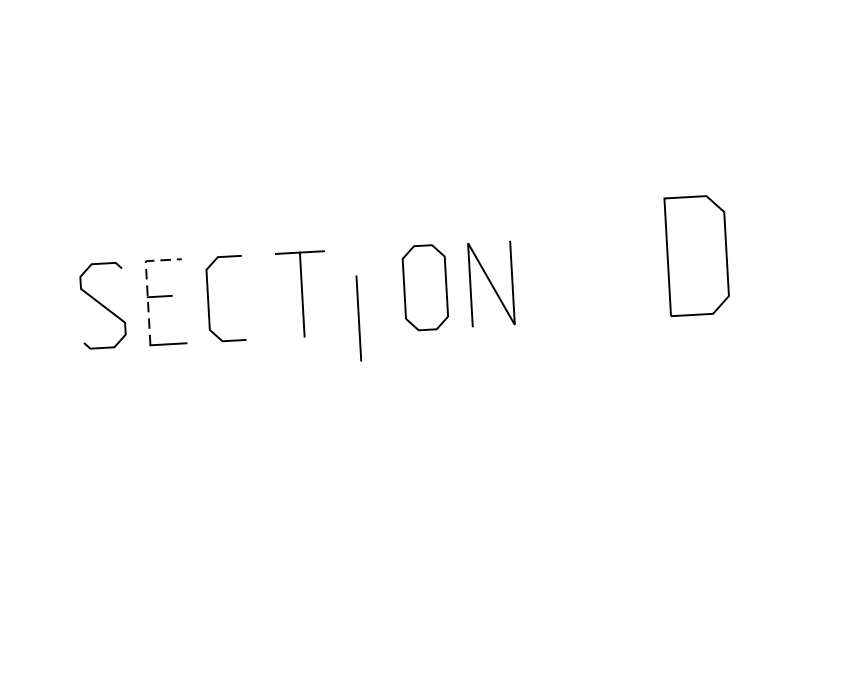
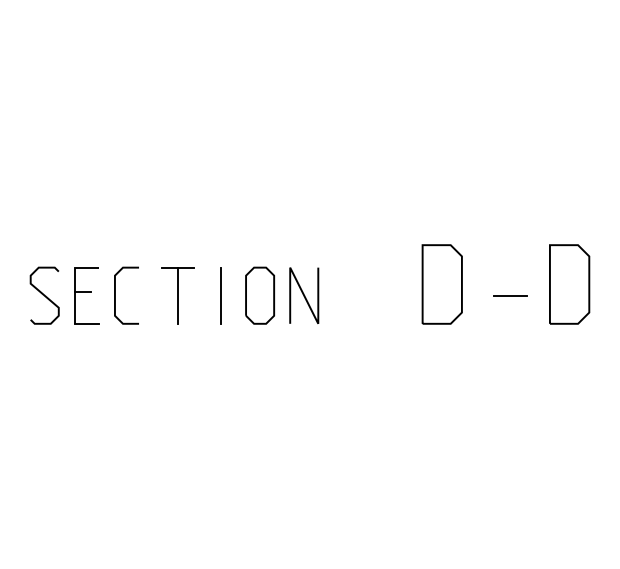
line: (800, 266) -> (510, 295), added
line: (146, 283) -> (74, 282), dashed -> solid
line: (358, 318) -> (220, 295), moved

